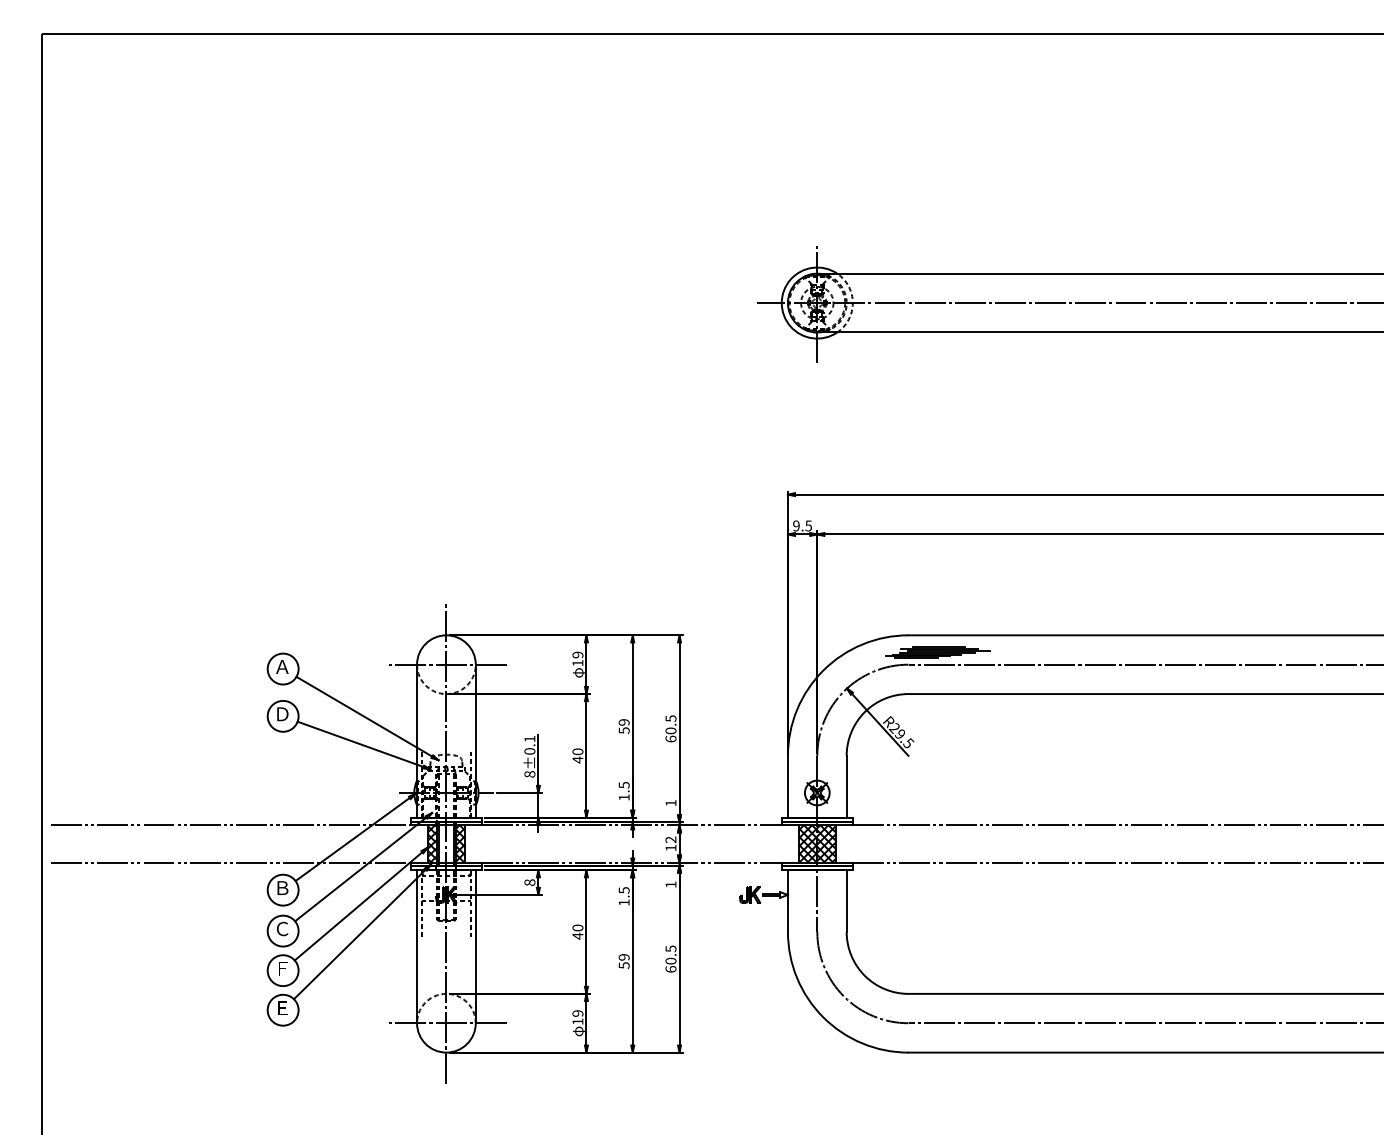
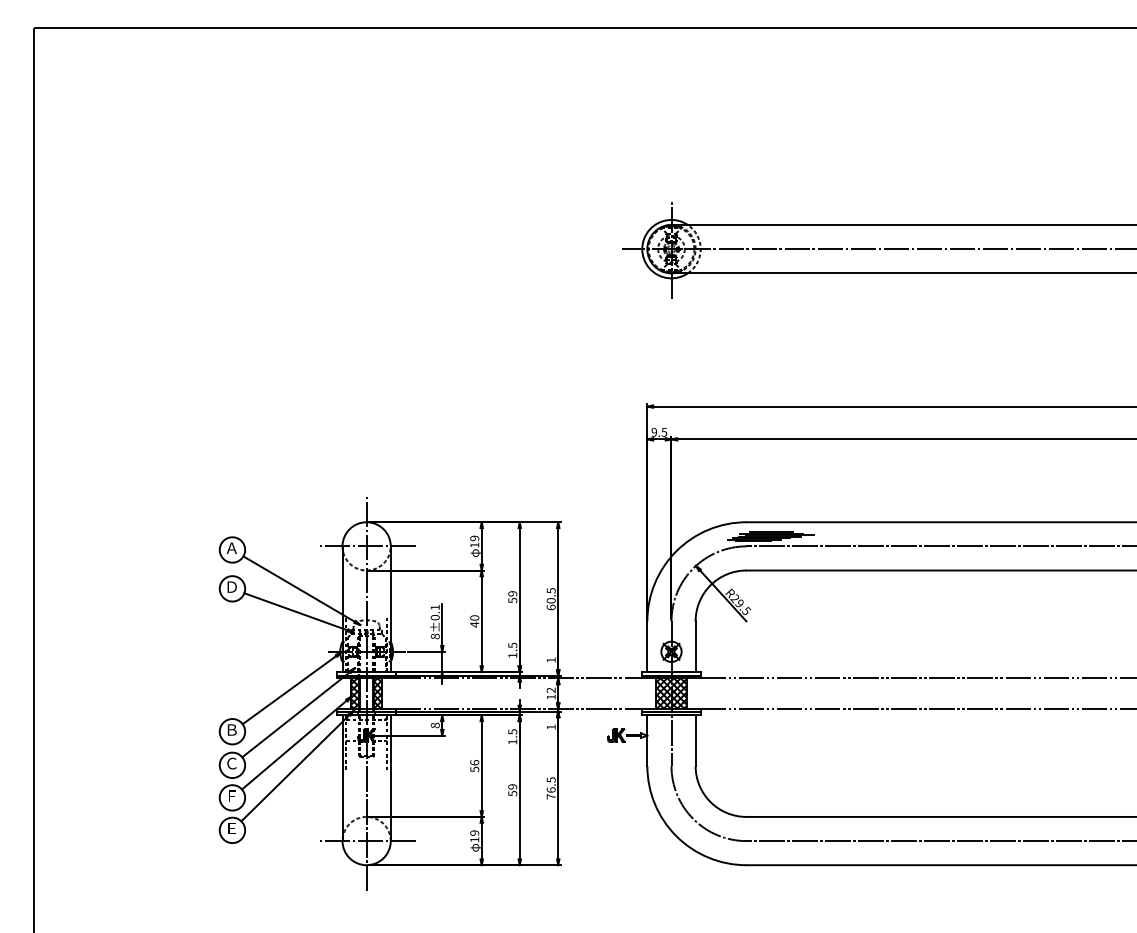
line: (230, 825) -> (189, 678), removed
line: (230, 862) -> (189, 708), removed
text: (577, 931) -> (474, 765), 40 -> 56
text: (670, 964) -> (550, 792), 60.5 -> 76.5

